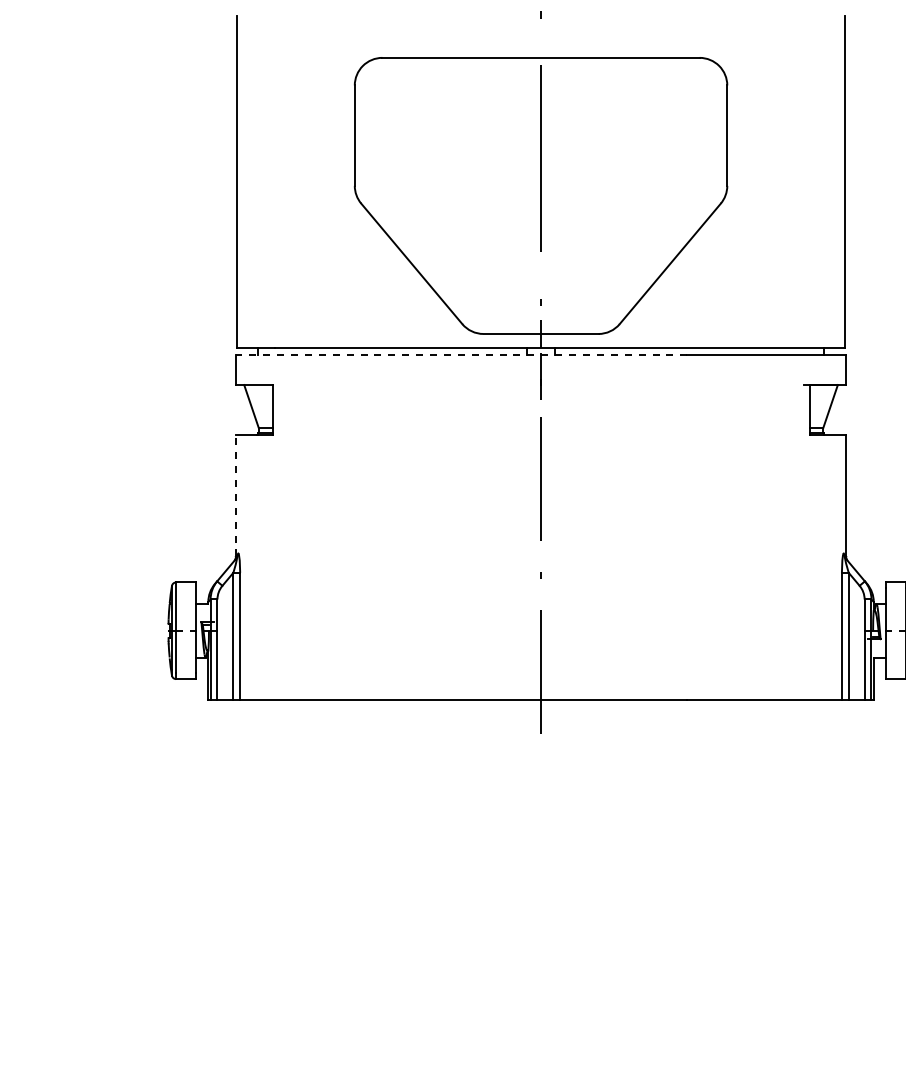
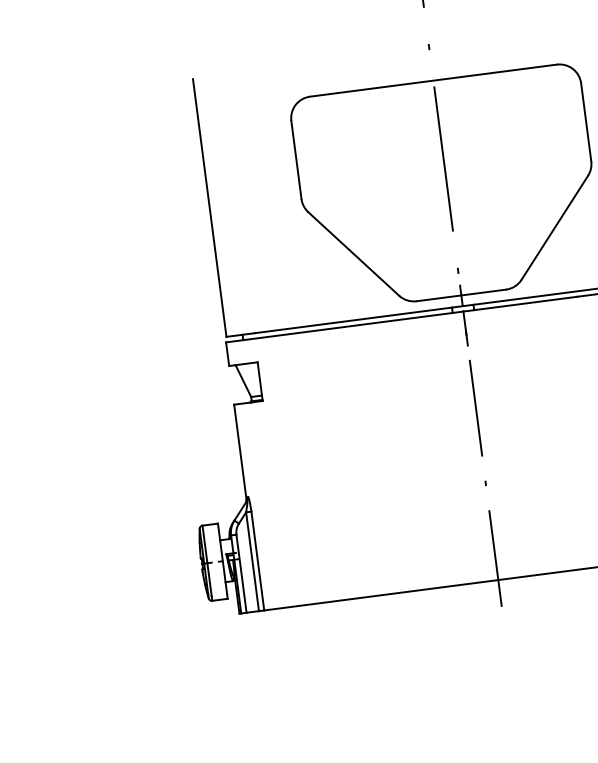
line: (461, 354) -> (401, 319), dashed -> solid
line: (235, 495) -> (239, 451), dashed -> solid

